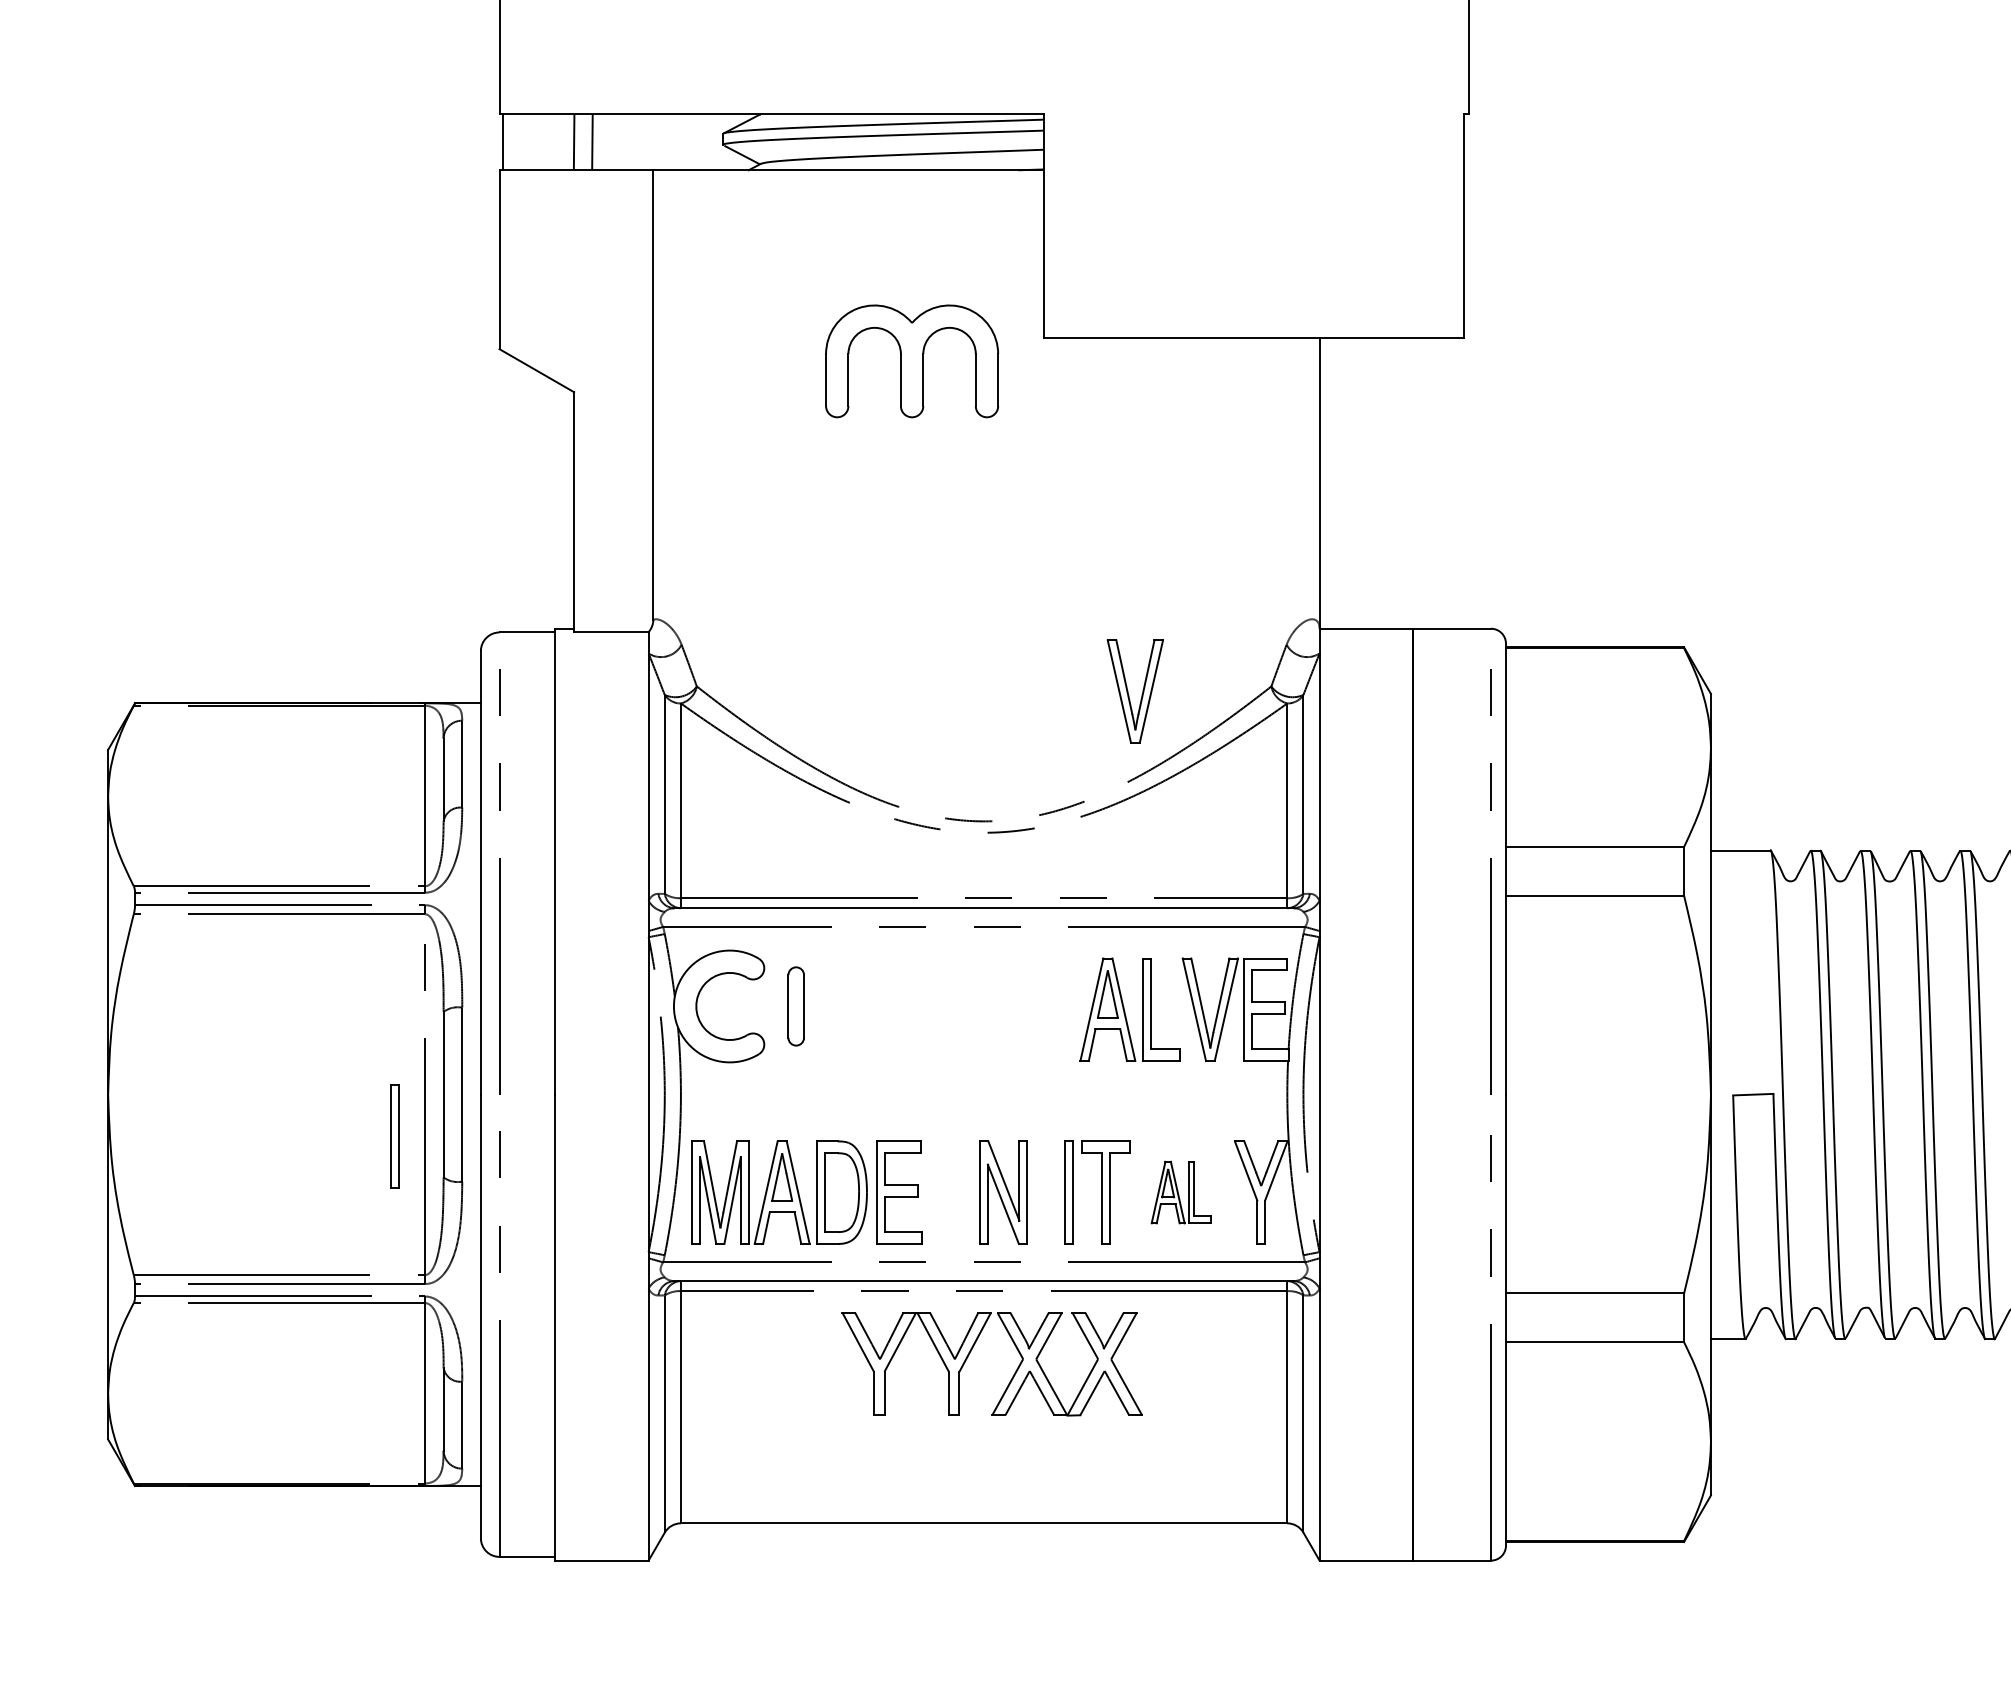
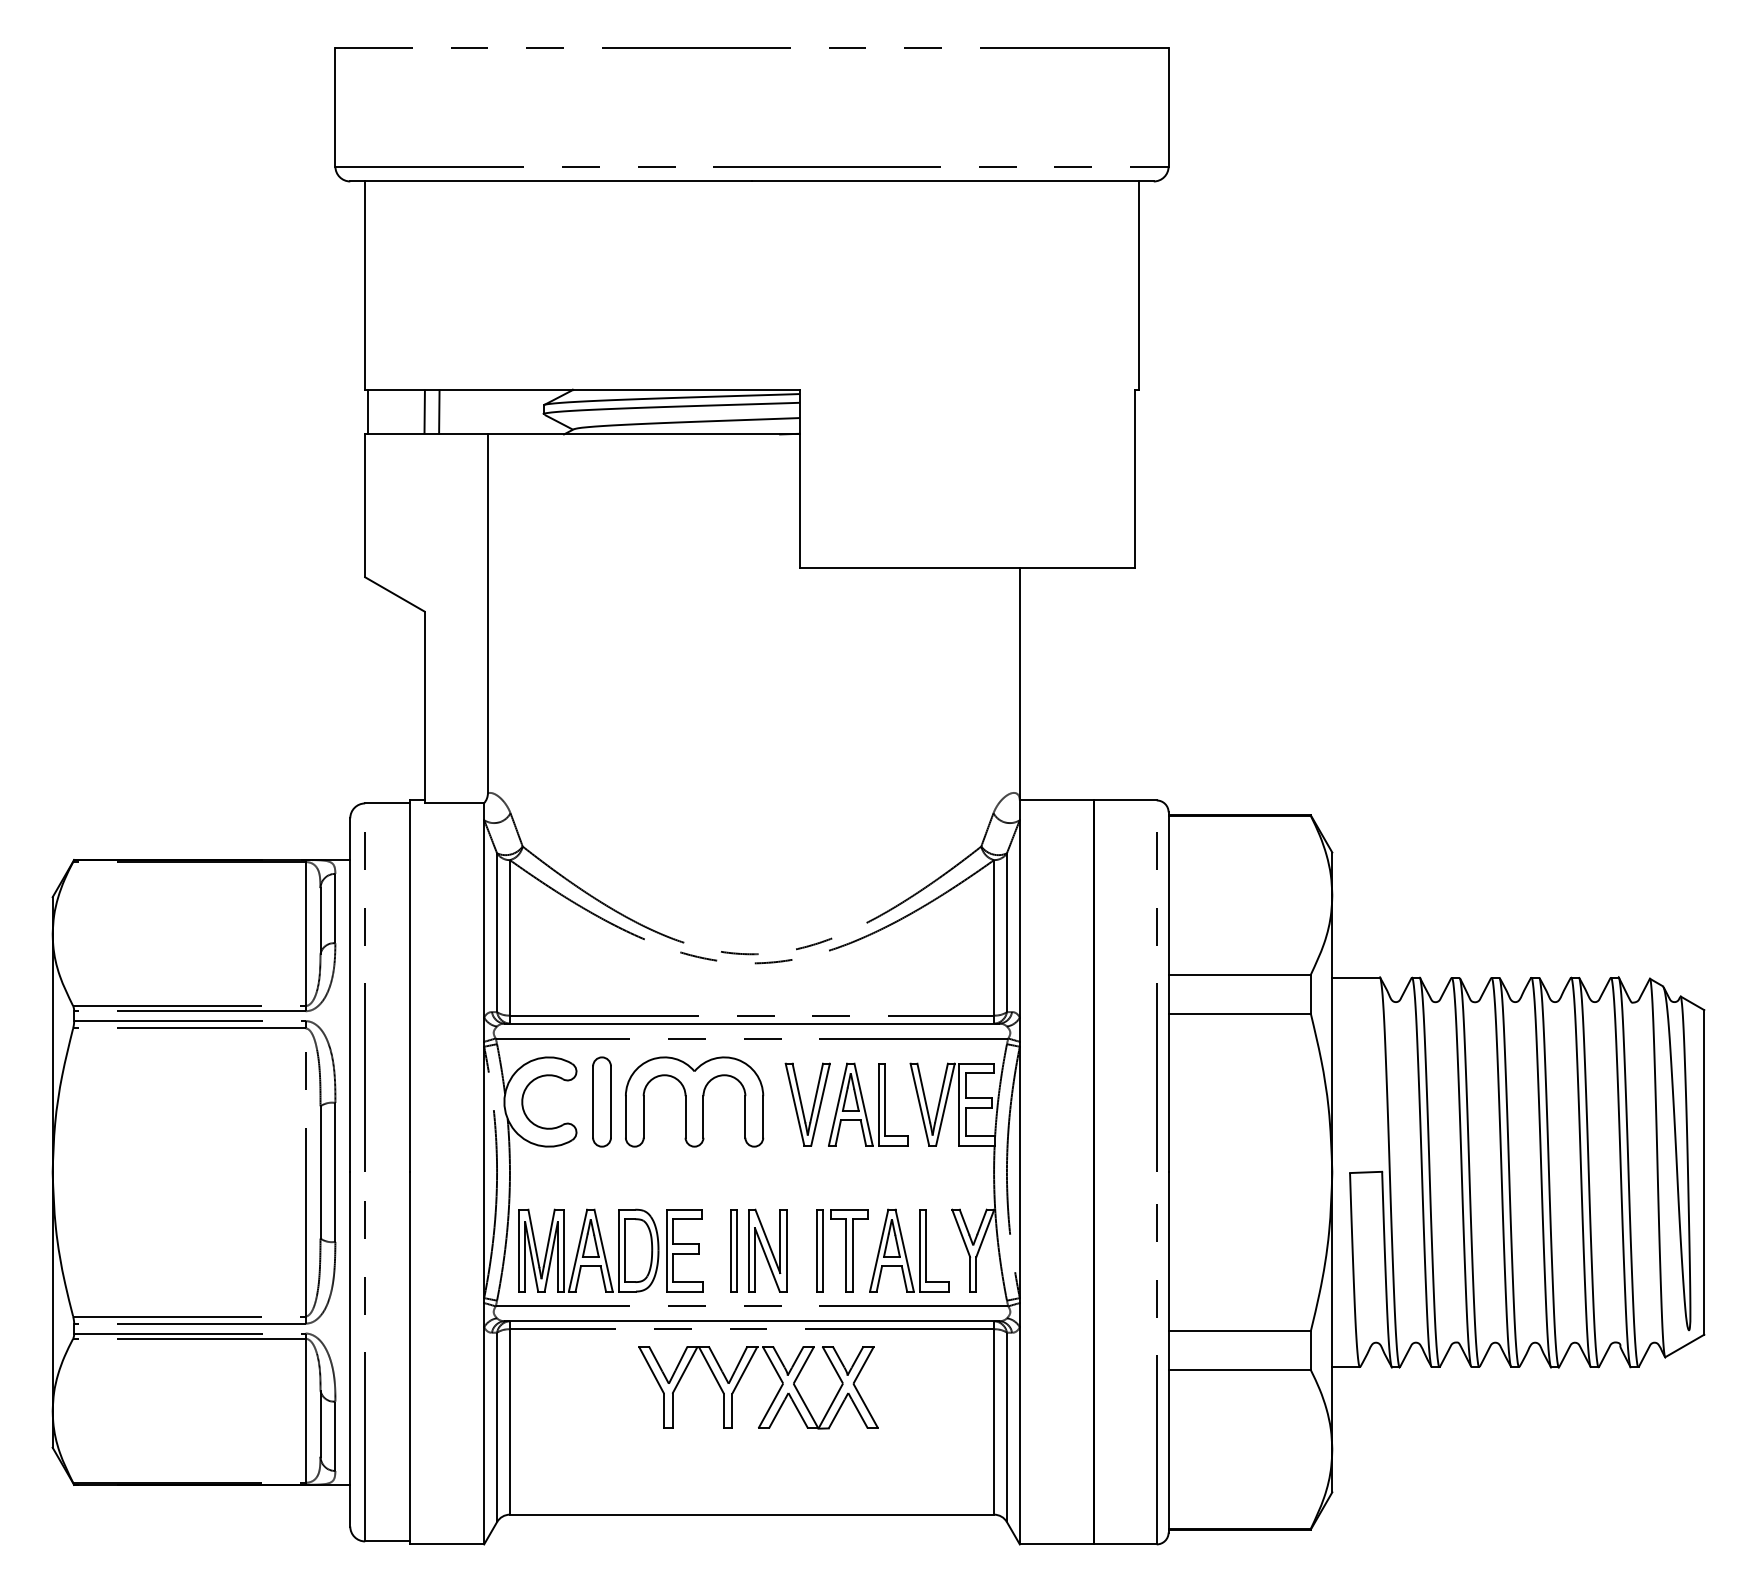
part: (912, 360) -> (694, 1101), moved
part: (1135, 691) -> (807, 1104), moved
part: (795, 1005) -> (601, 1101), size x1.43
part: (394, 1136) -> (733, 1250), moved
part: (1181, 1192) -> (909, 1250), size x1.67

